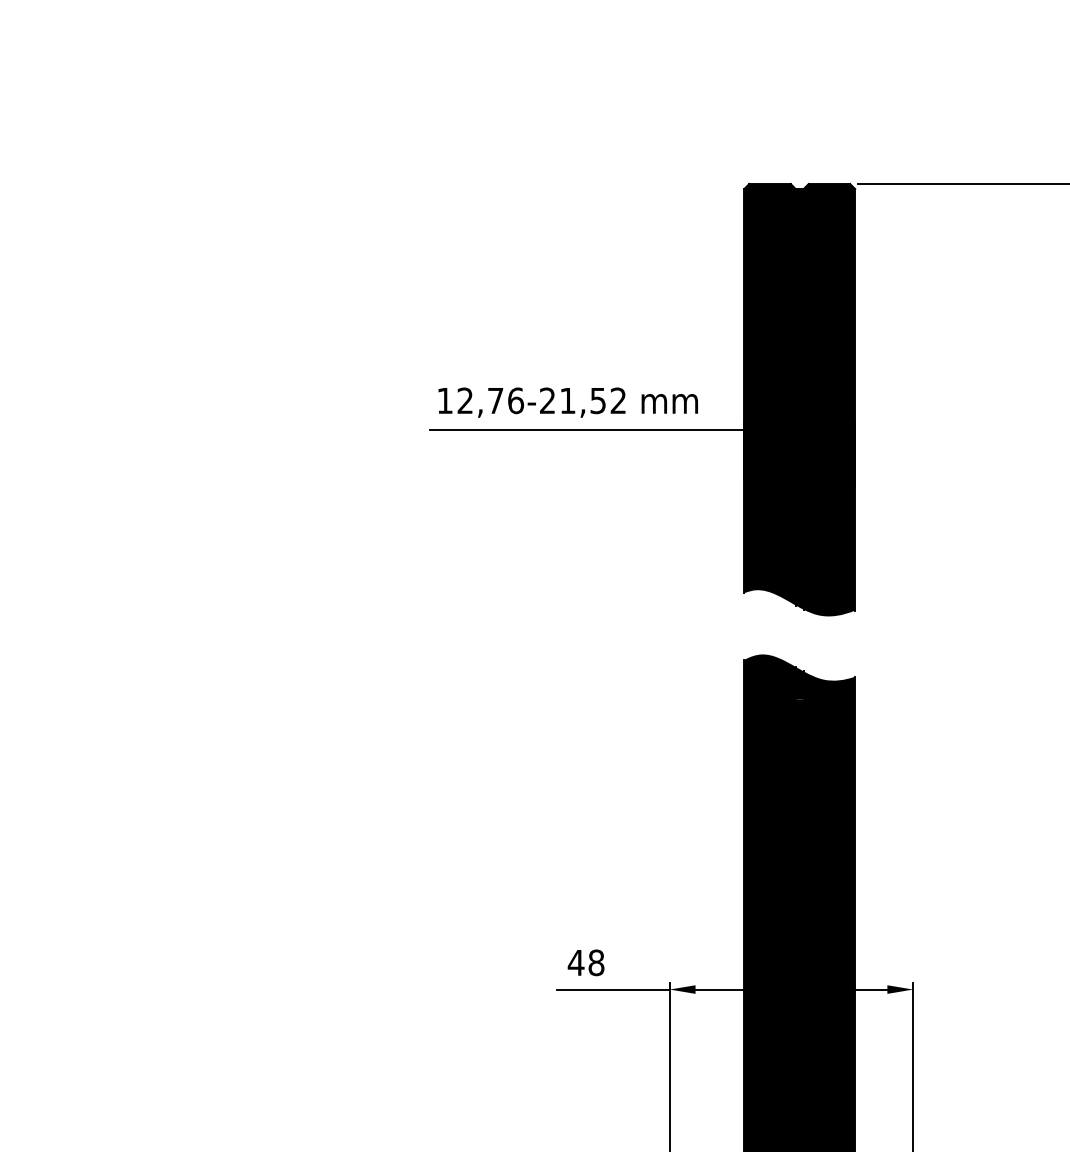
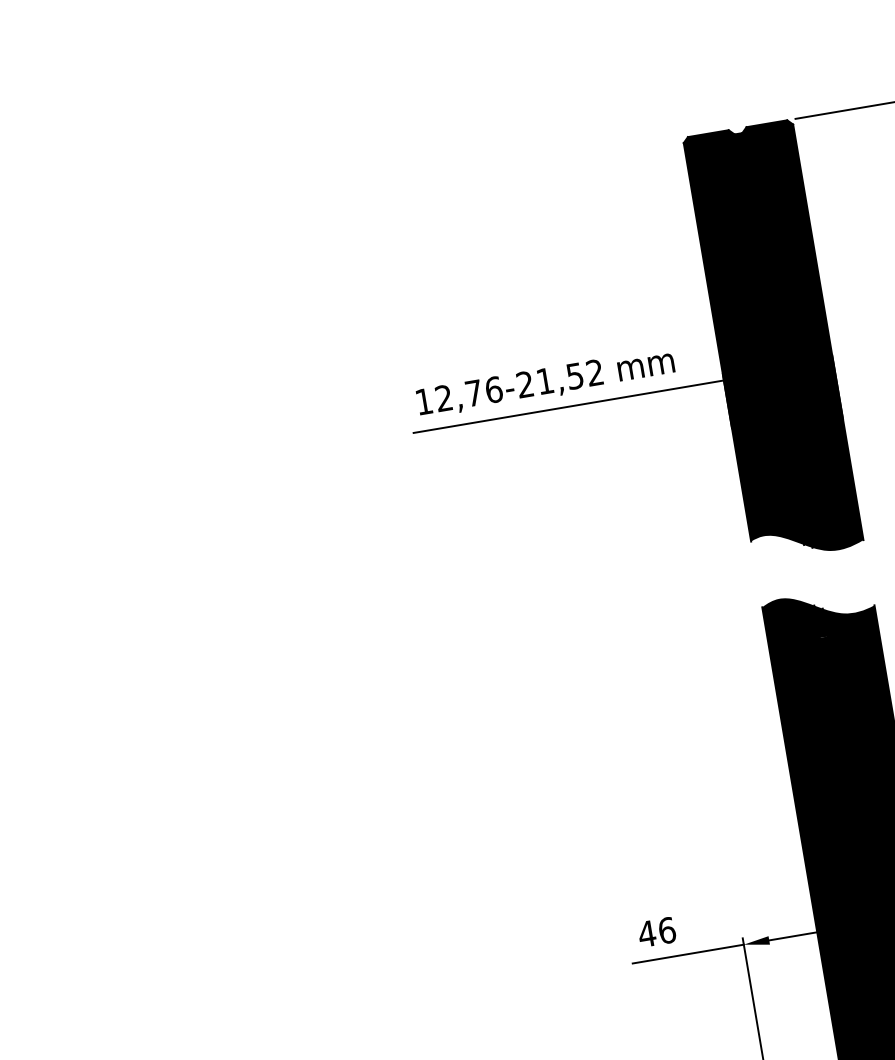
text: (596, 962) -> (667, 930), 48 -> 46

